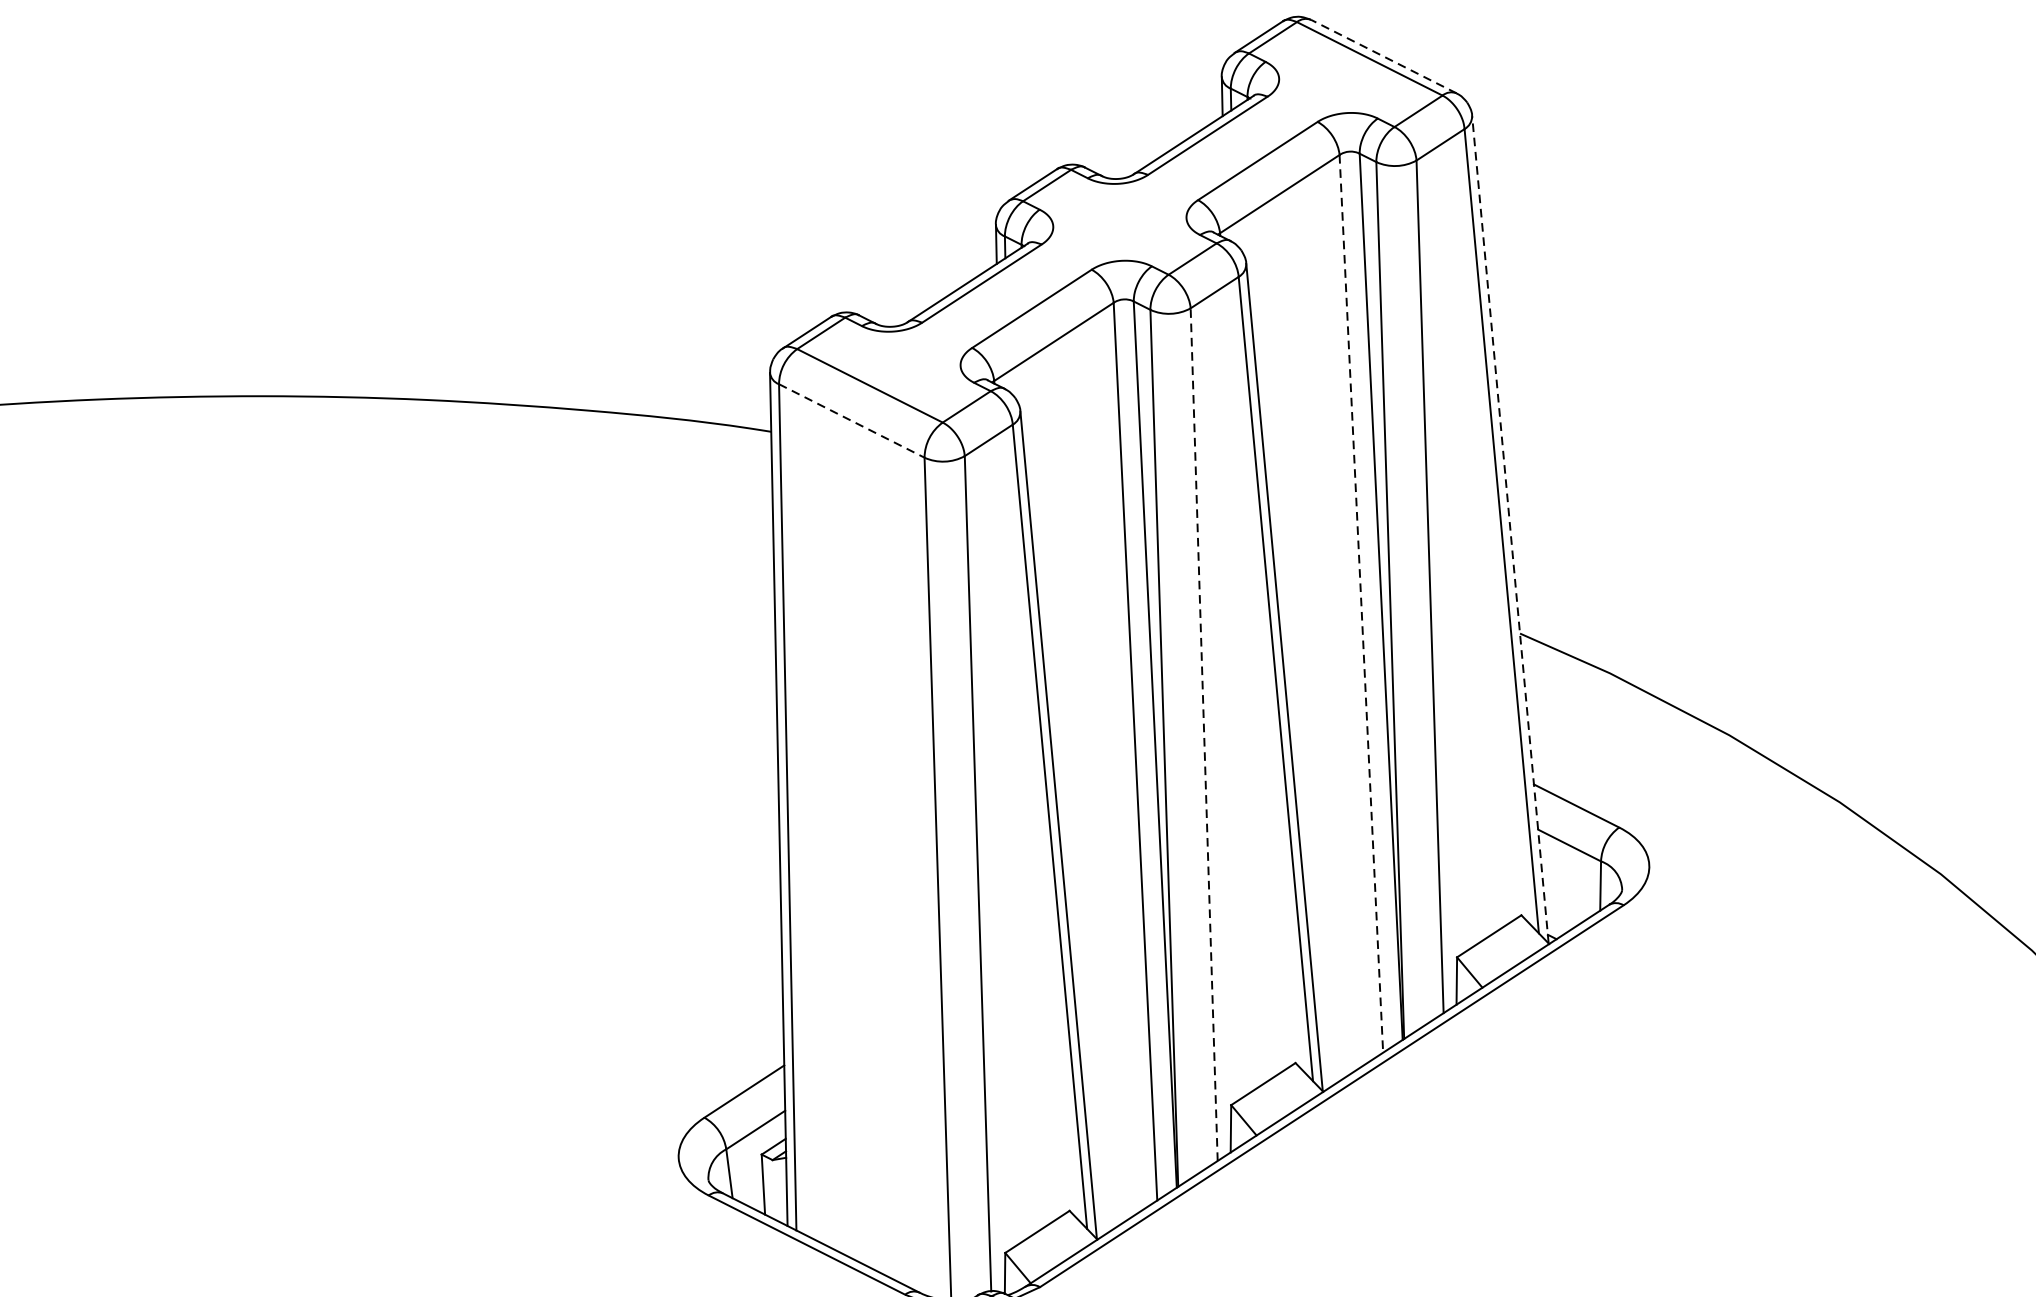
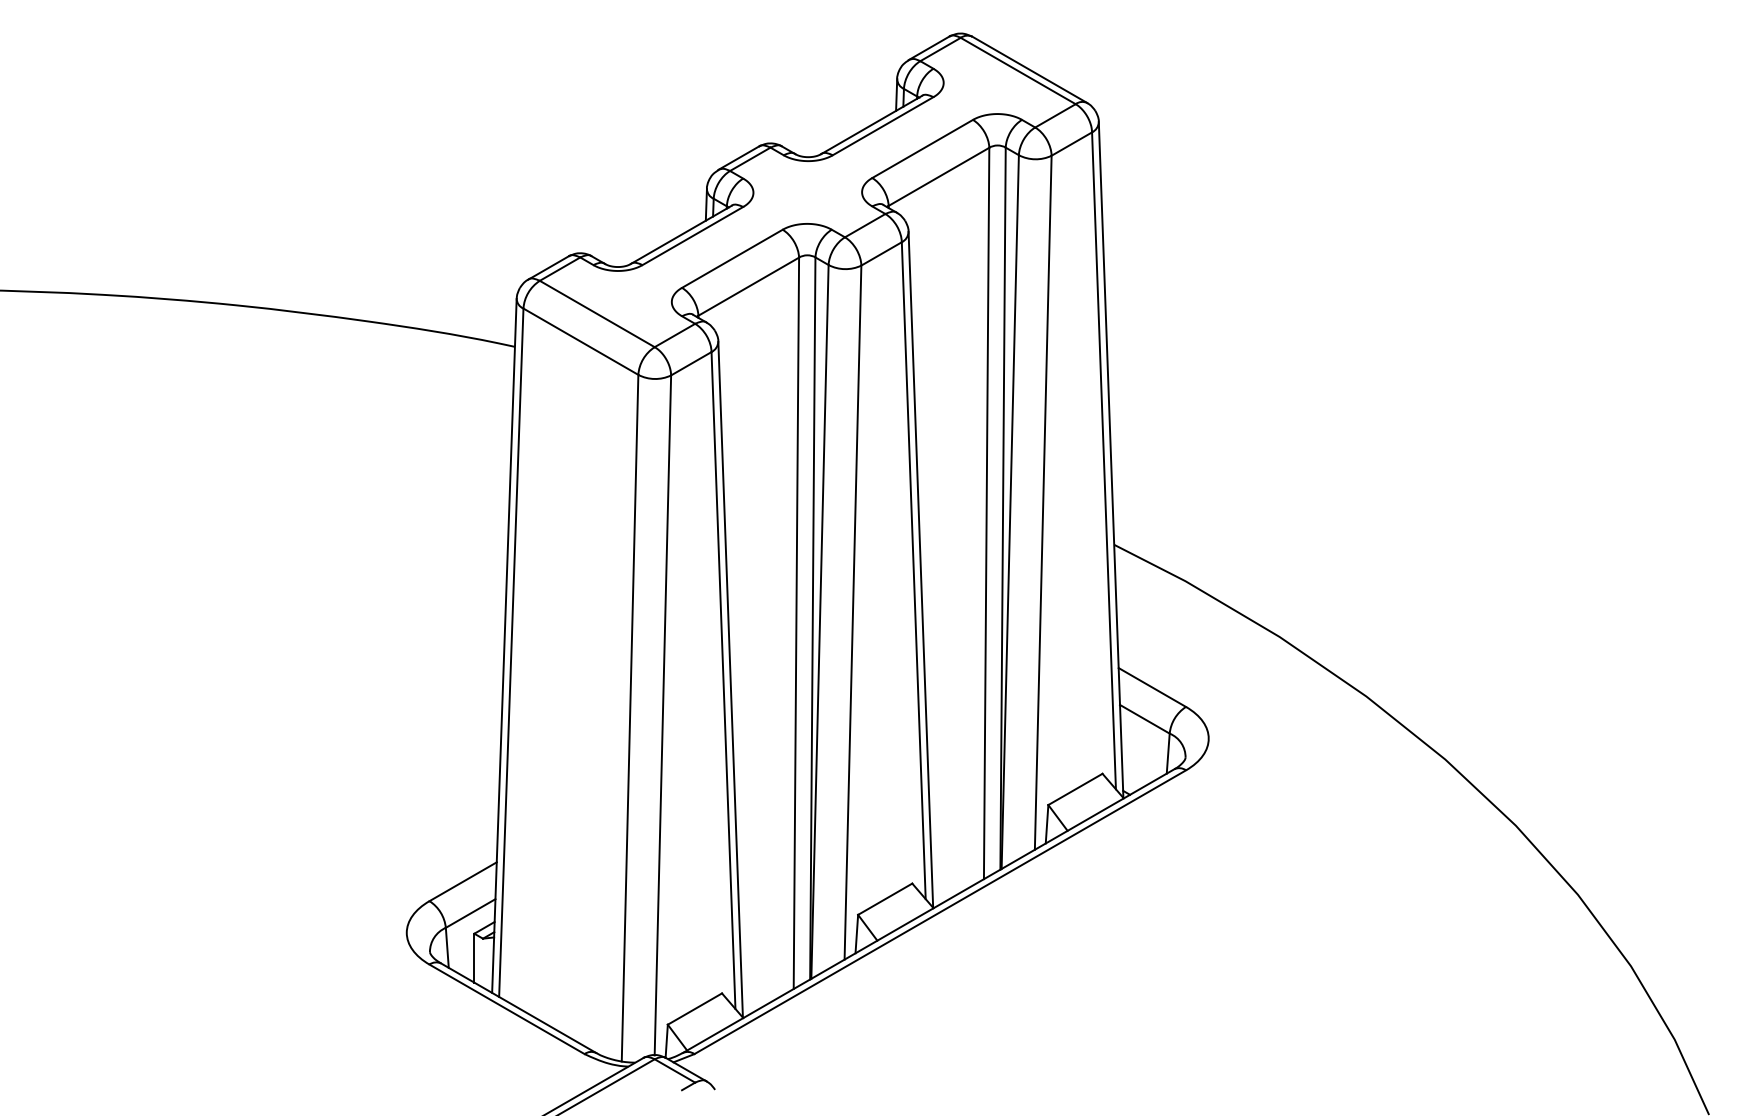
line: (1383, 56) -> (1029, 69), dashed -> solid
line: (852, 420) -> (581, 341), dashed -> solid
line: (1510, 529) -> (1111, 459), dashed -> solid
line: (1361, 603) -> (986, 513), dashed -> solid
line: (1203, 734) -> (852, 612), dashed -> solid

